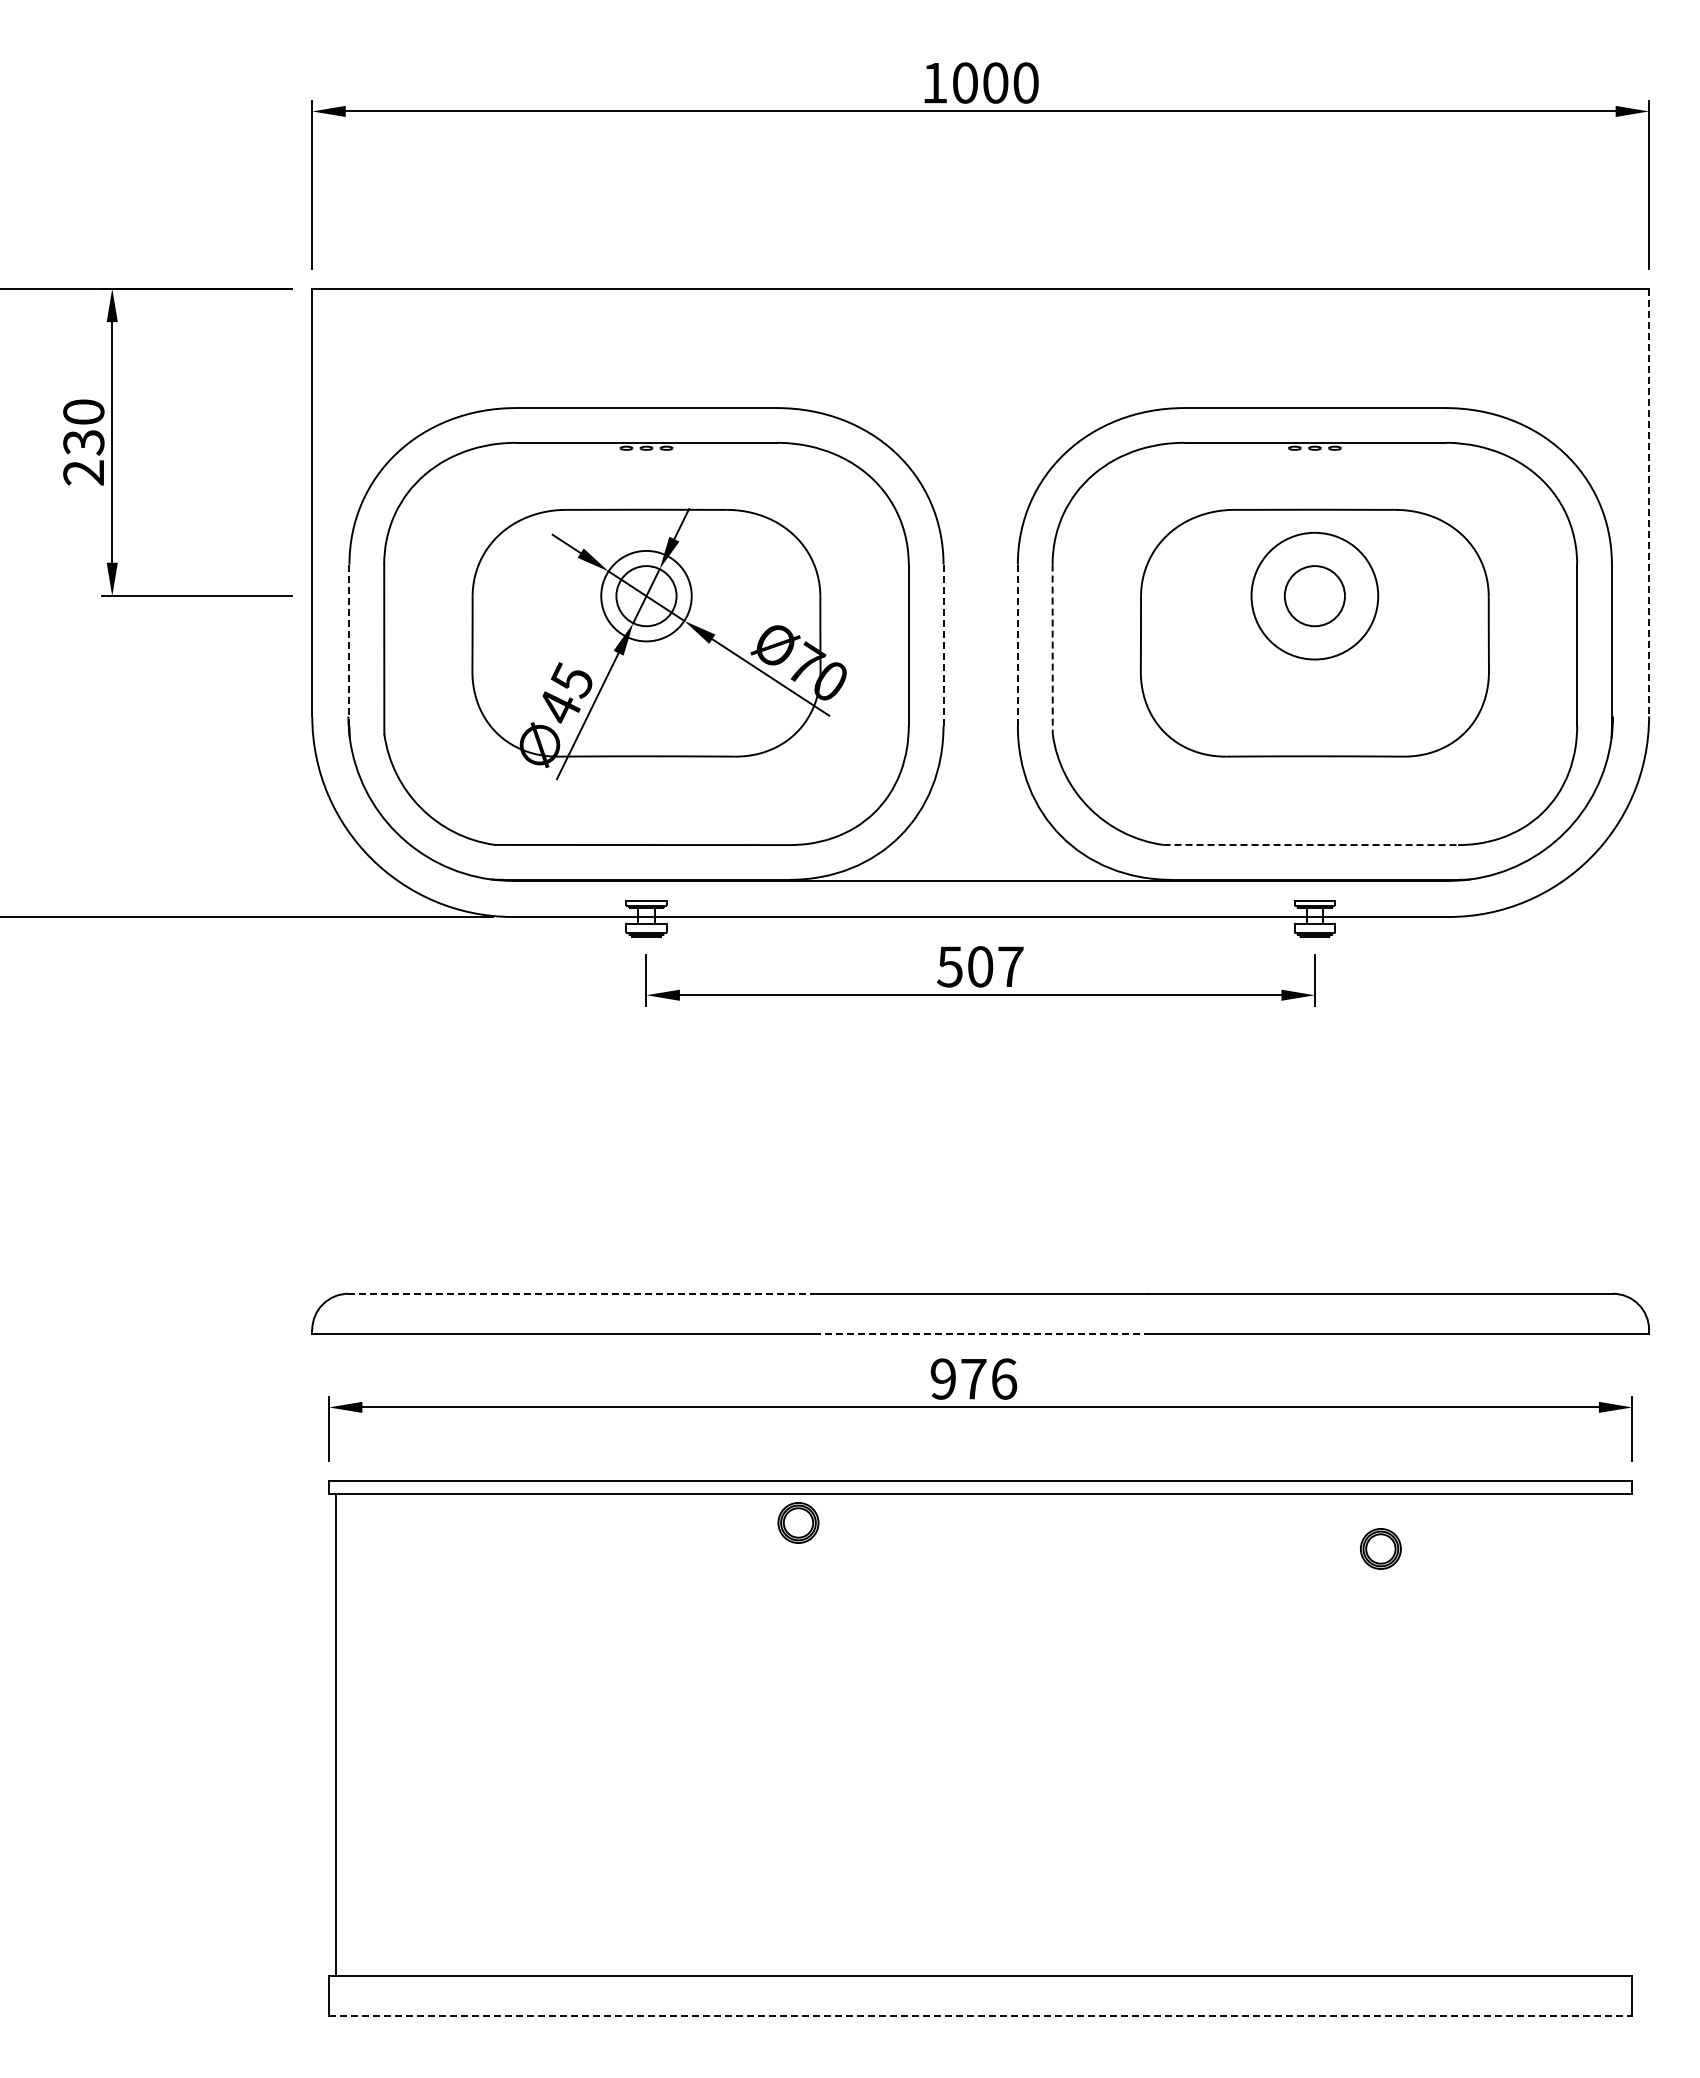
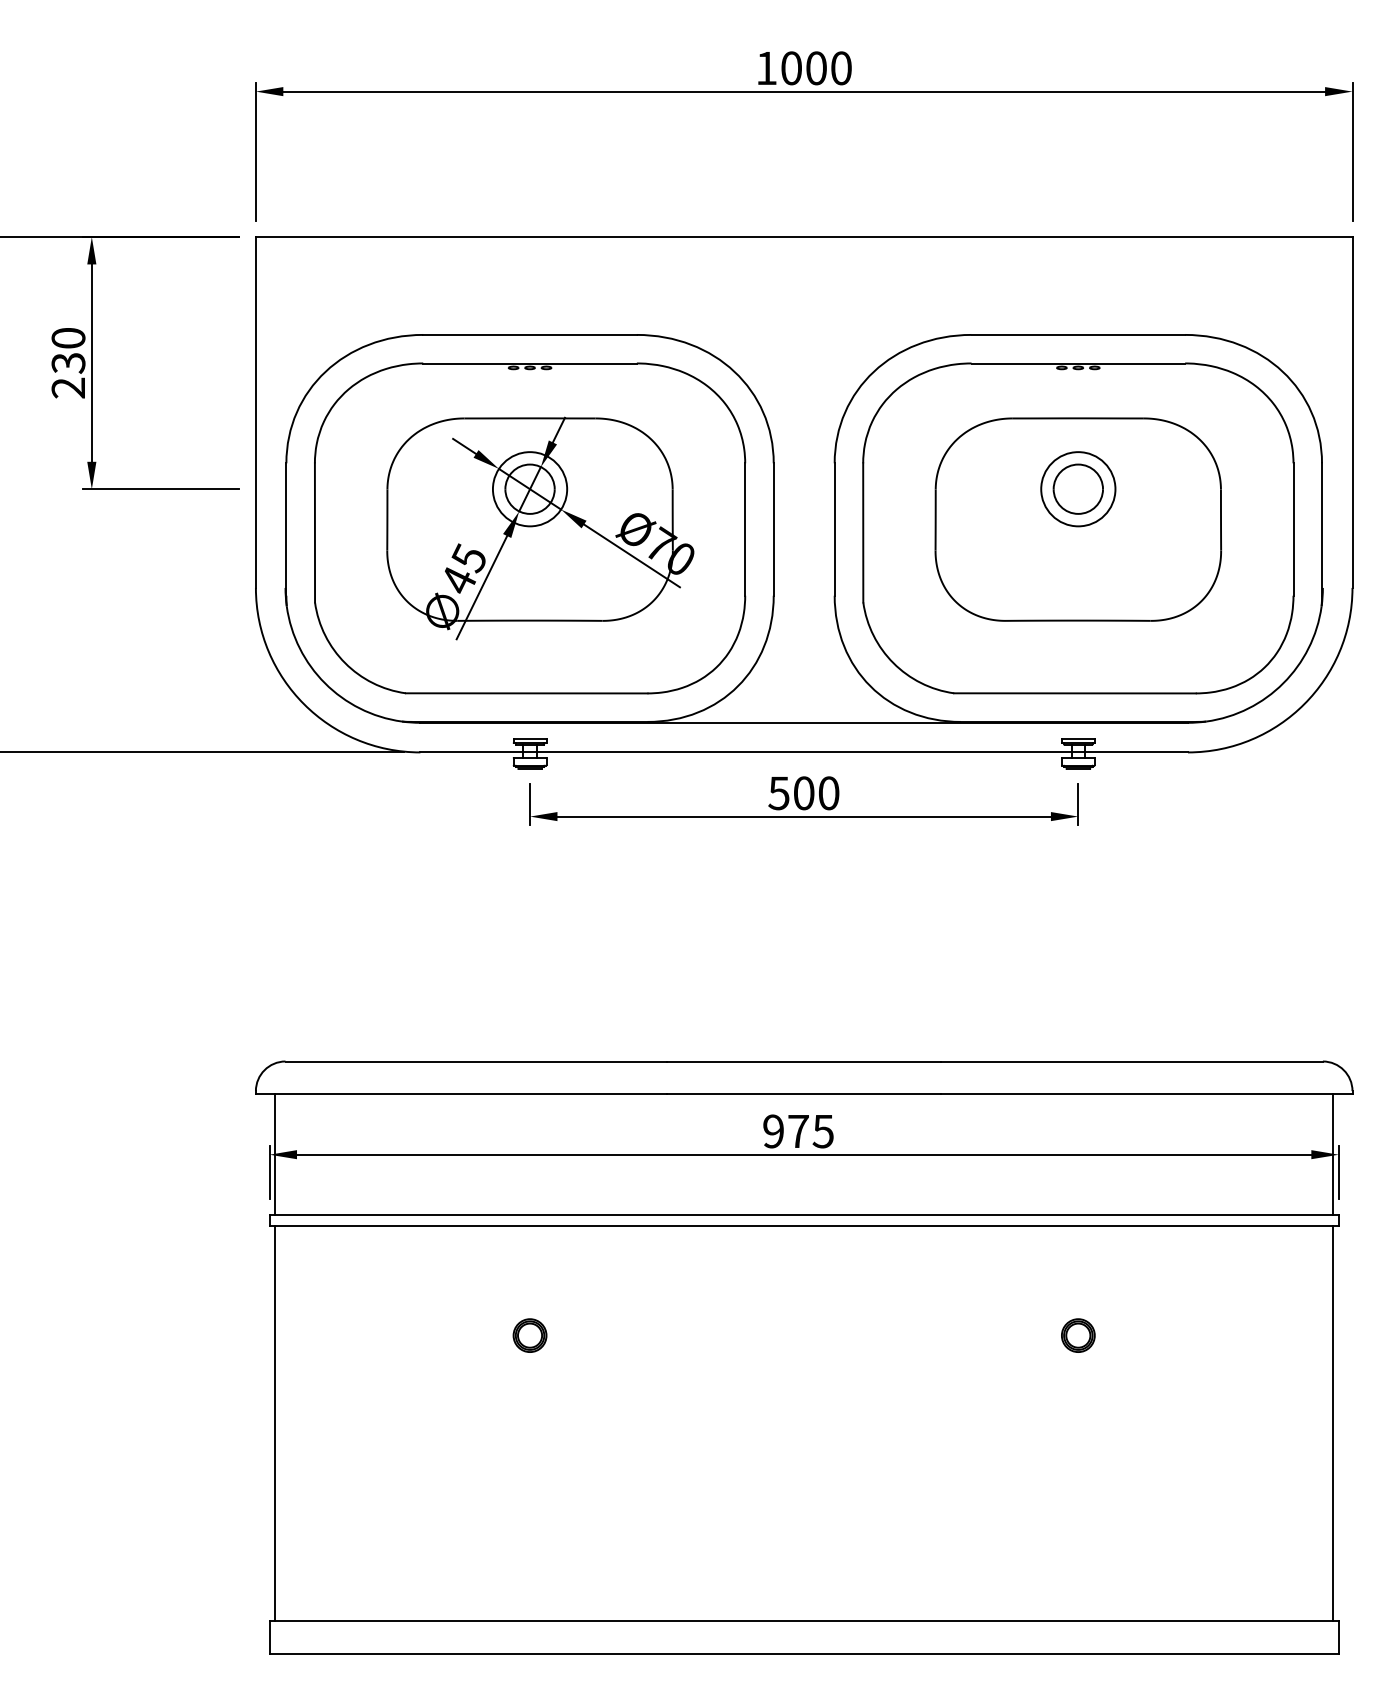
line: (1649, 502) -> (1352, 412), dashed -> solid
circle: (1314, 595) -> (1078, 488), size x0.71
line: (349, 645) -> (286, 529), dashed -> solid
line: (943, 645) -> (773, 529), dashed -> solid
line: (1017, 645) -> (834, 529), dashed -> solid
line: (1052, 649) -> (863, 532), dashed -> solid
line: (1311, 845) -> (1075, 693), dashed -> solid
text: (1010, 966) -> (828, 793), 507 -> 500
line: (580, 1293) -> (475, 1061), dashed -> solid
line: (981, 1333) -> (804, 1094), dashed -> solid
text: (1003, 1378) -> (822, 1130), 976 -> 975
line: (335, 1406) -> (274, 1153), added
line: (1625, 1406) -> (1333, 1153), added
part: (798, 1522) -> (530, 1335), moved
part: (1380, 1548) -> (1078, 1335), moved
line: (1625, 1734) -> (1333, 1423), added
line: (980, 2015) -> (804, 1653), dashed -> solid

